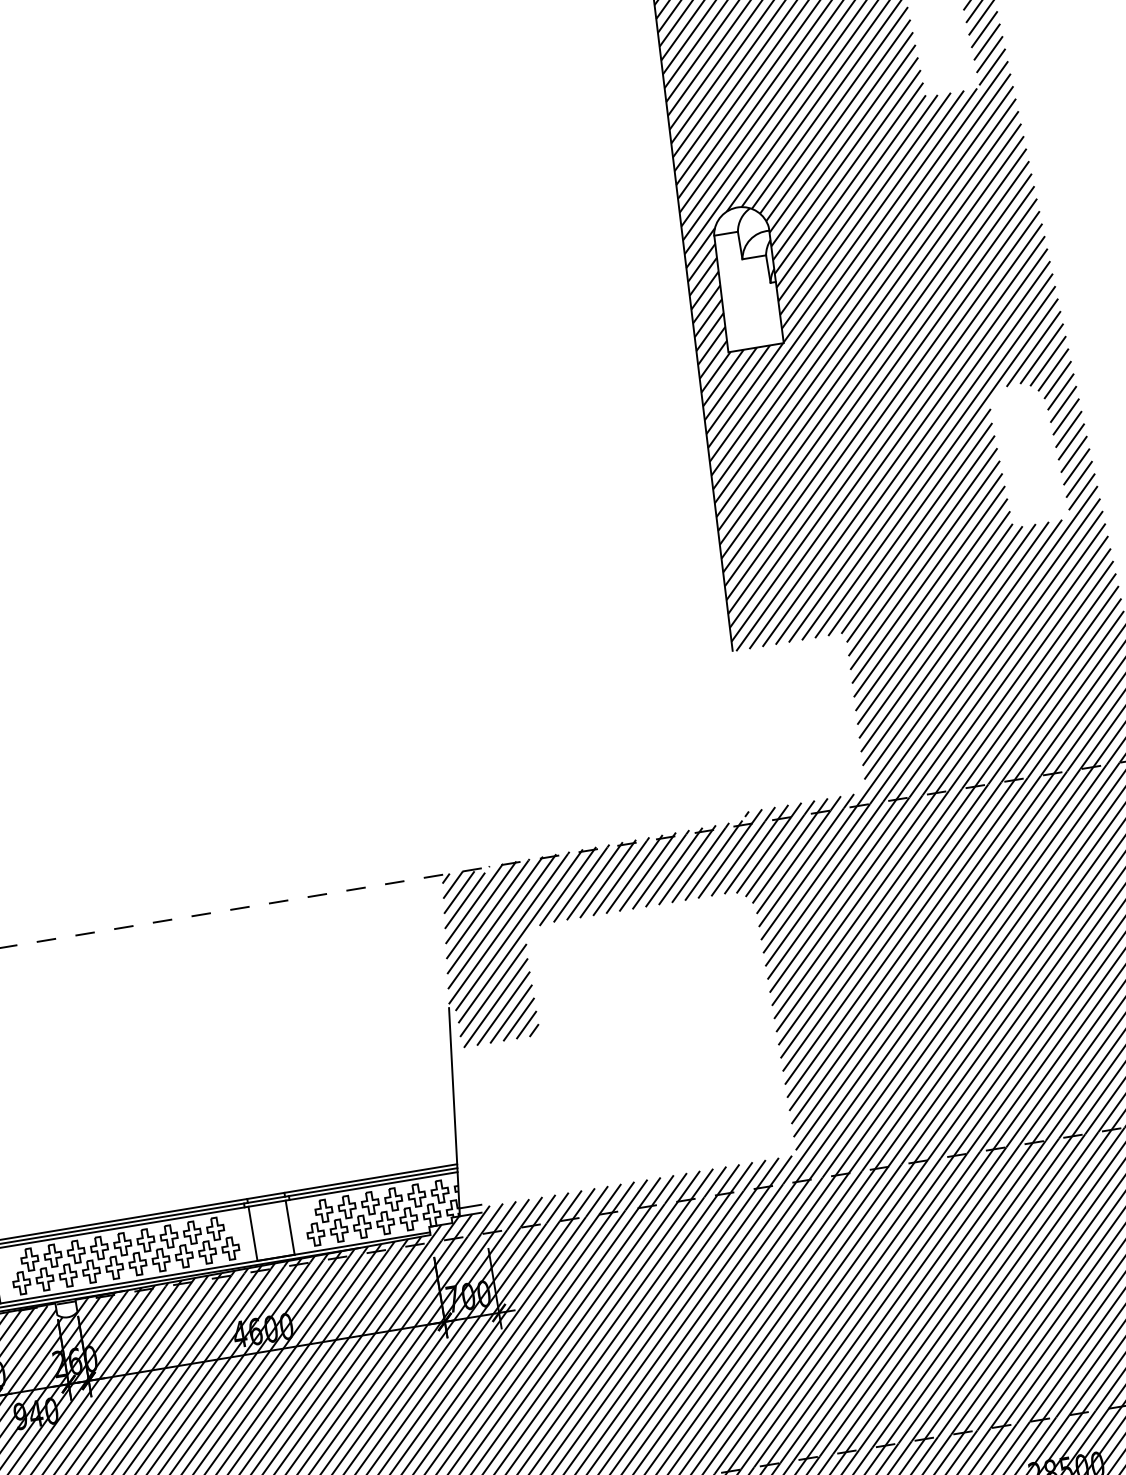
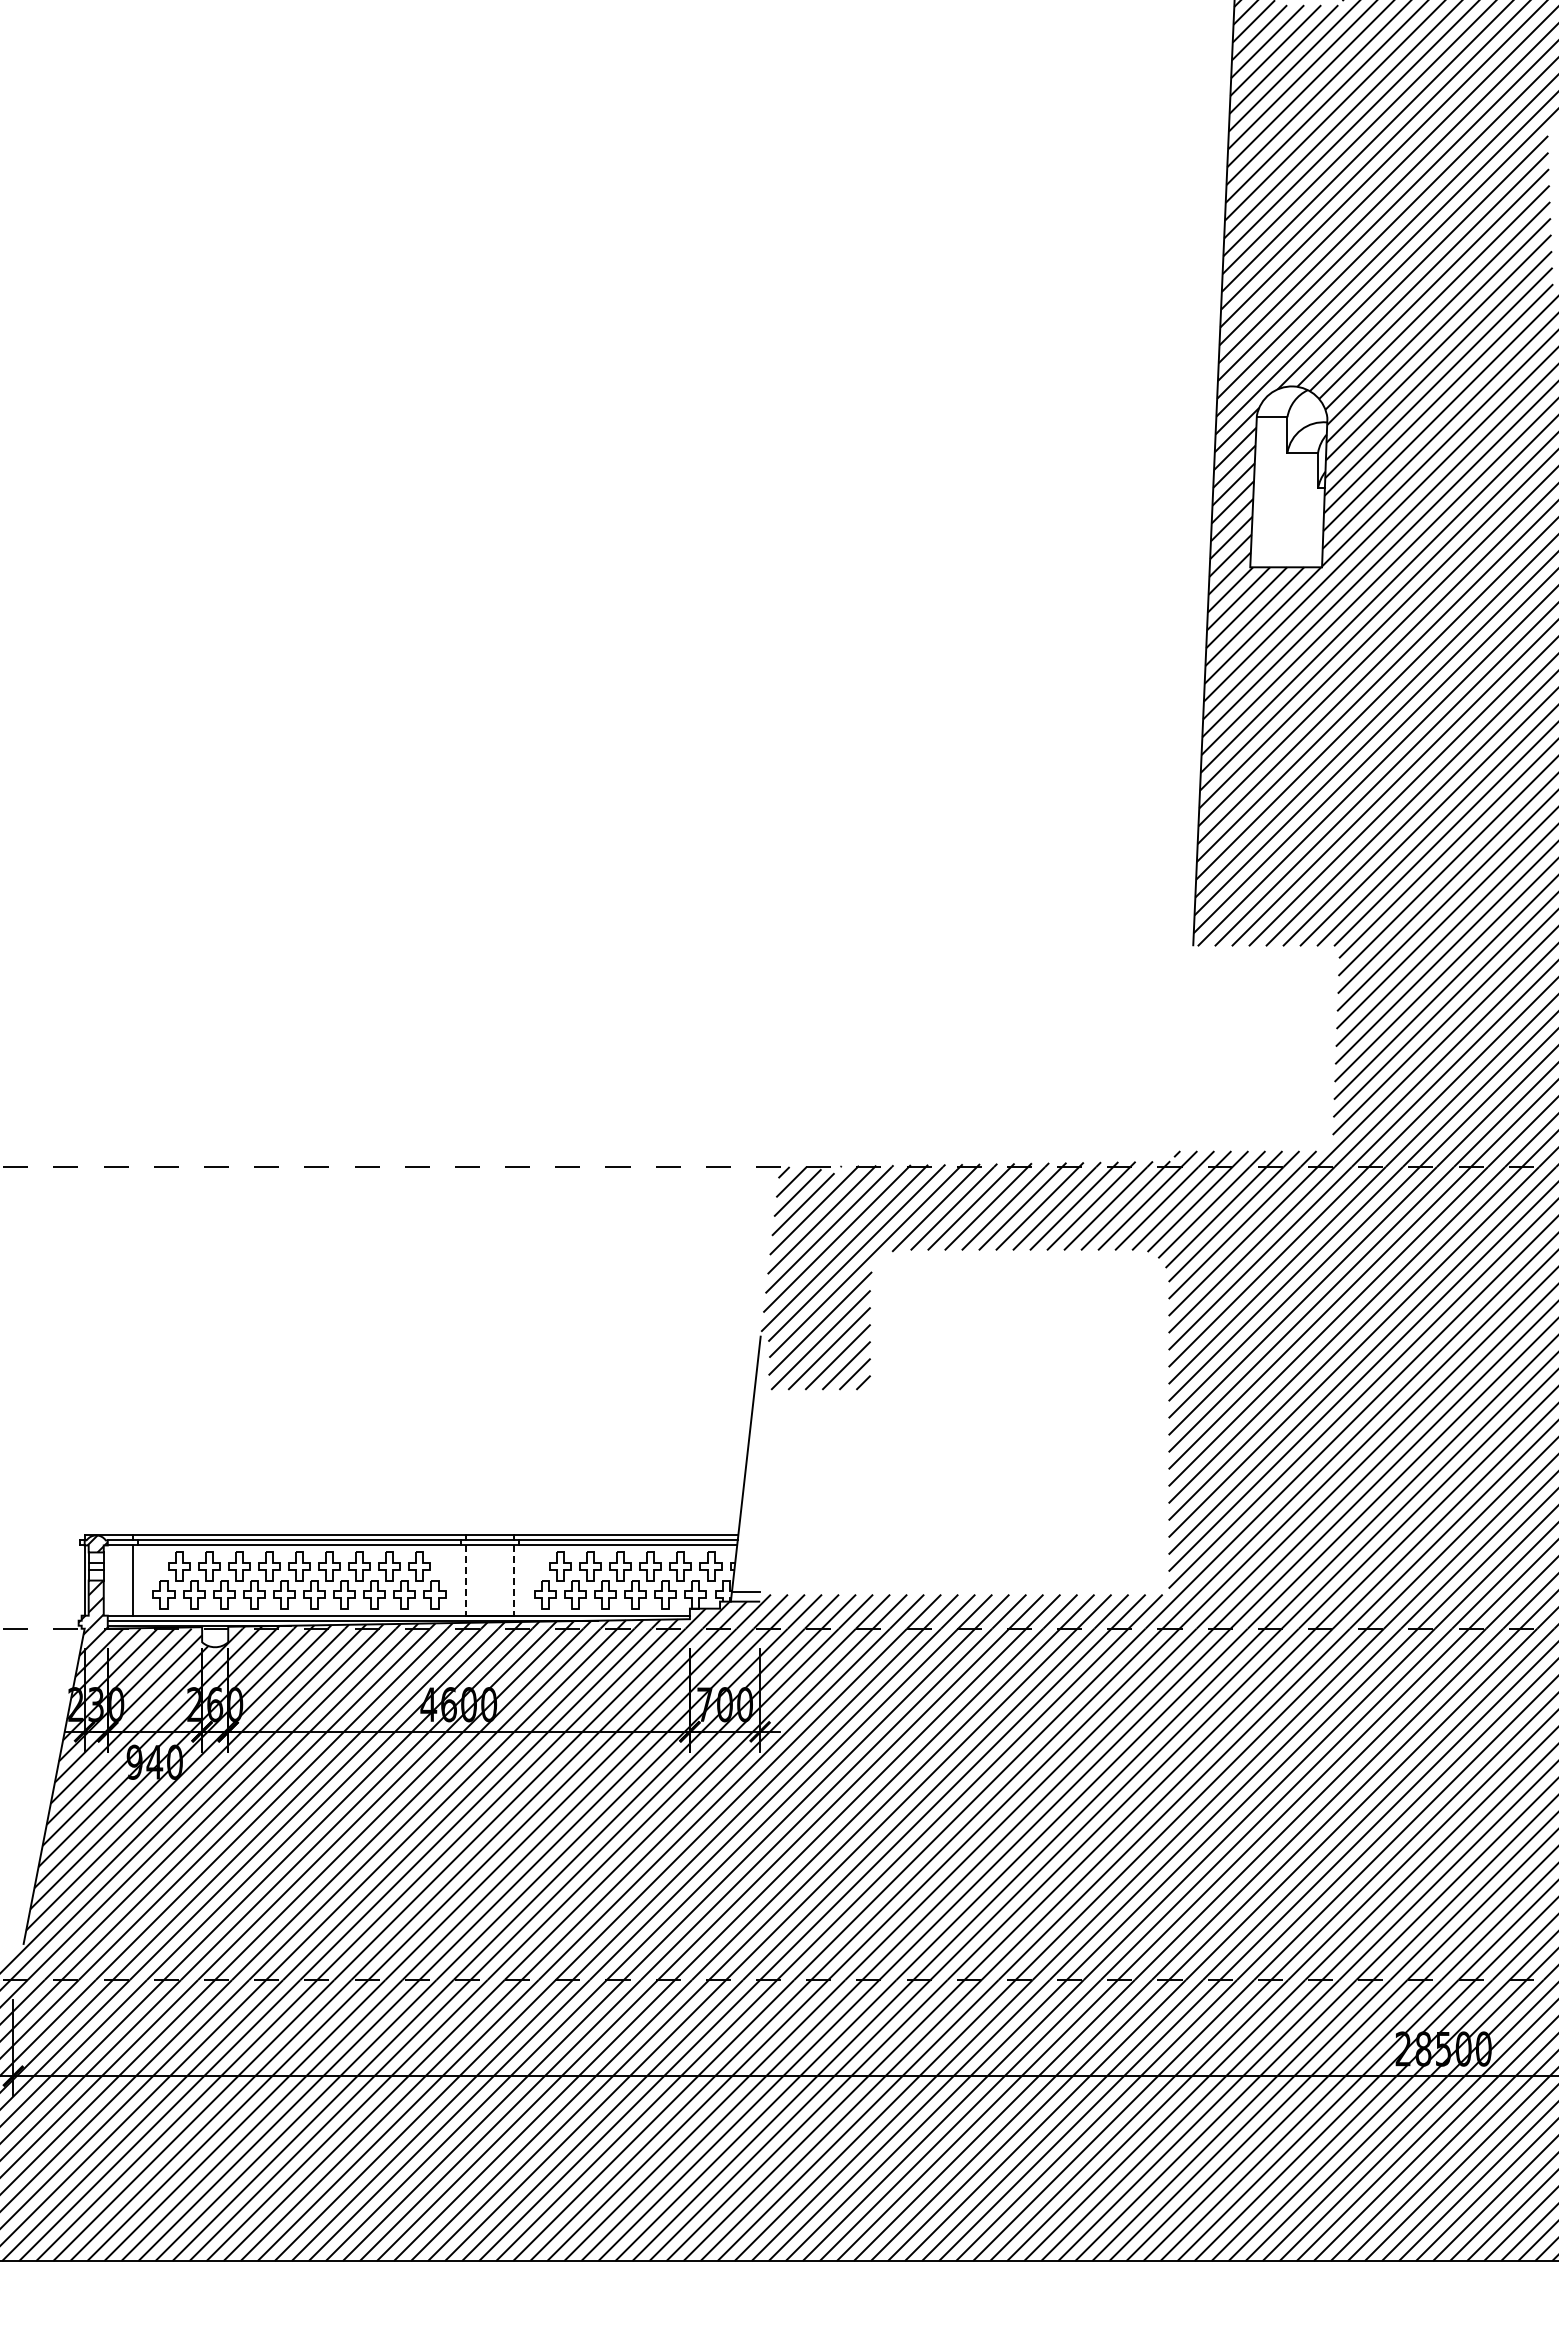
line: (290, 1228) -> (514, 1581), solid -> dashed
line: (253, 1234) -> (466, 1581), solid -> dashed

